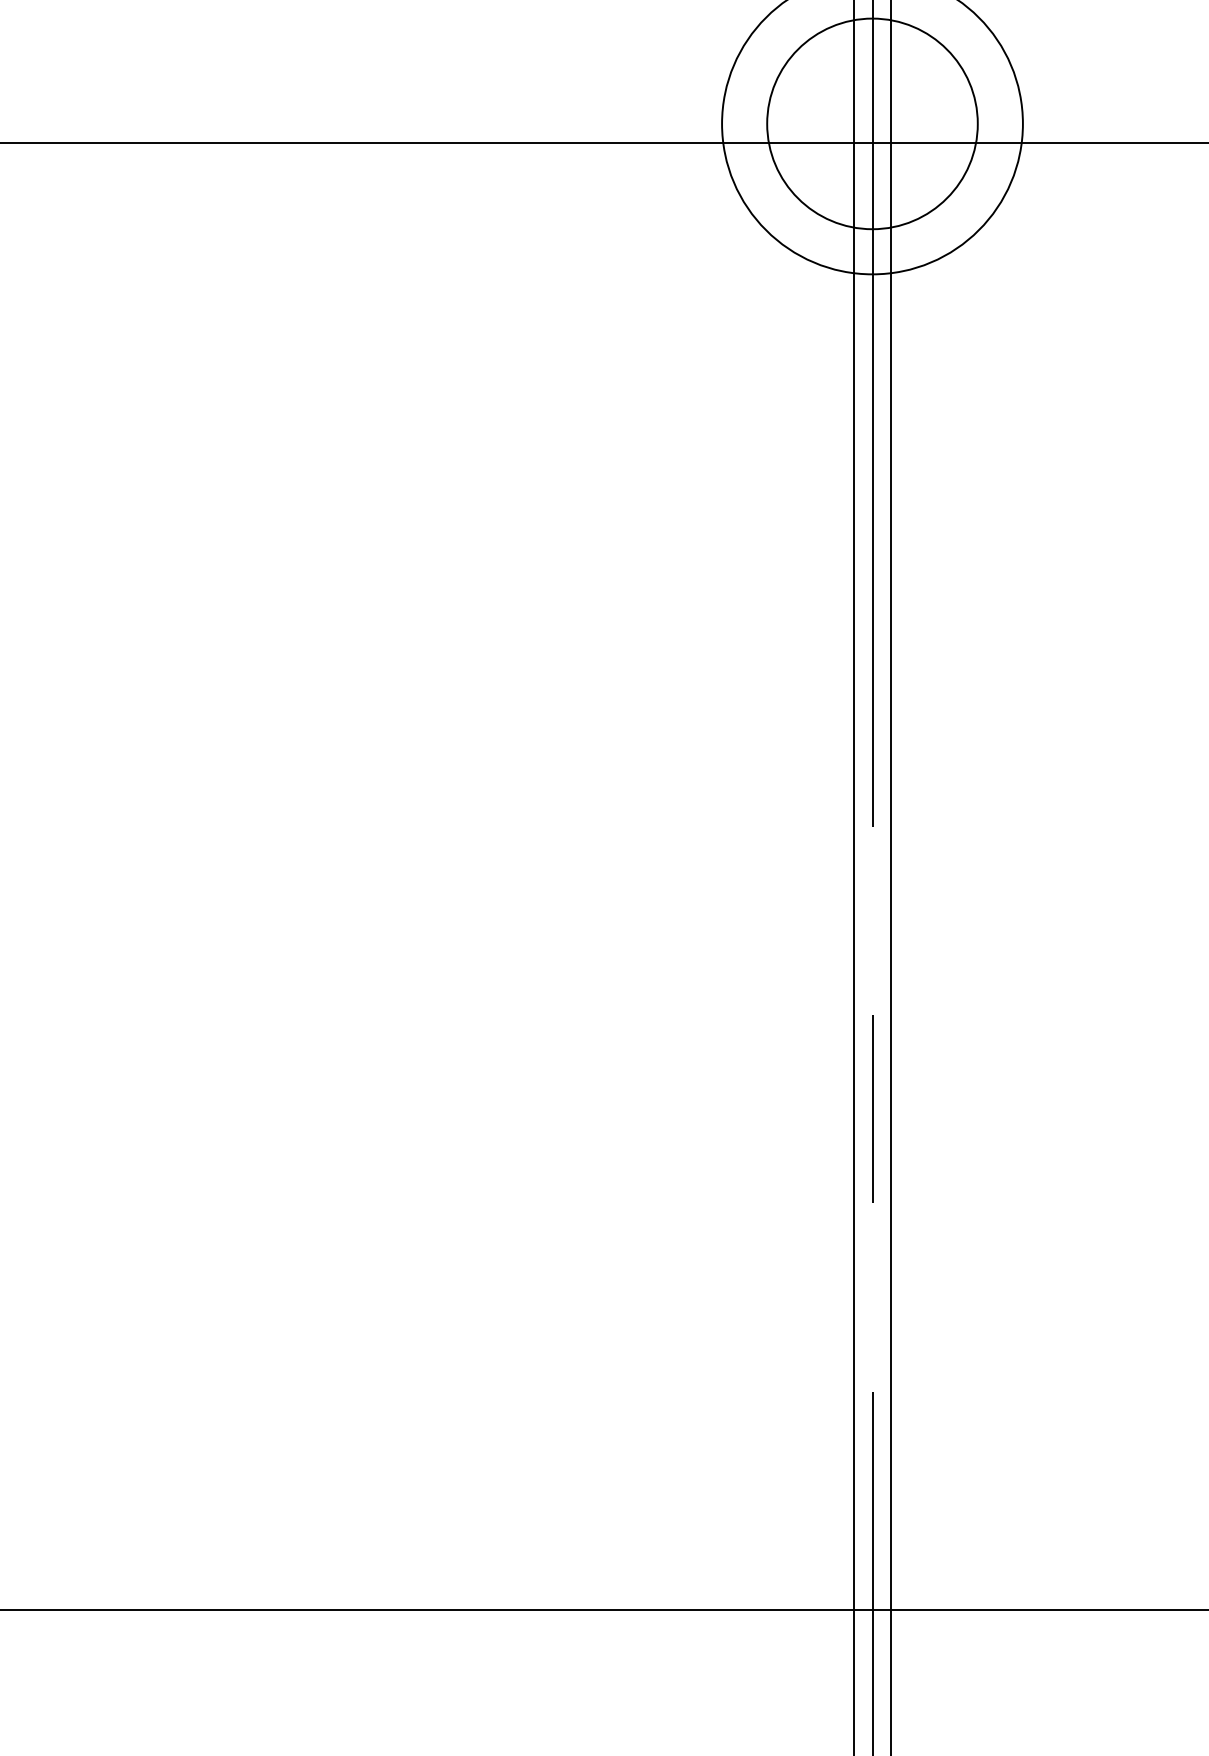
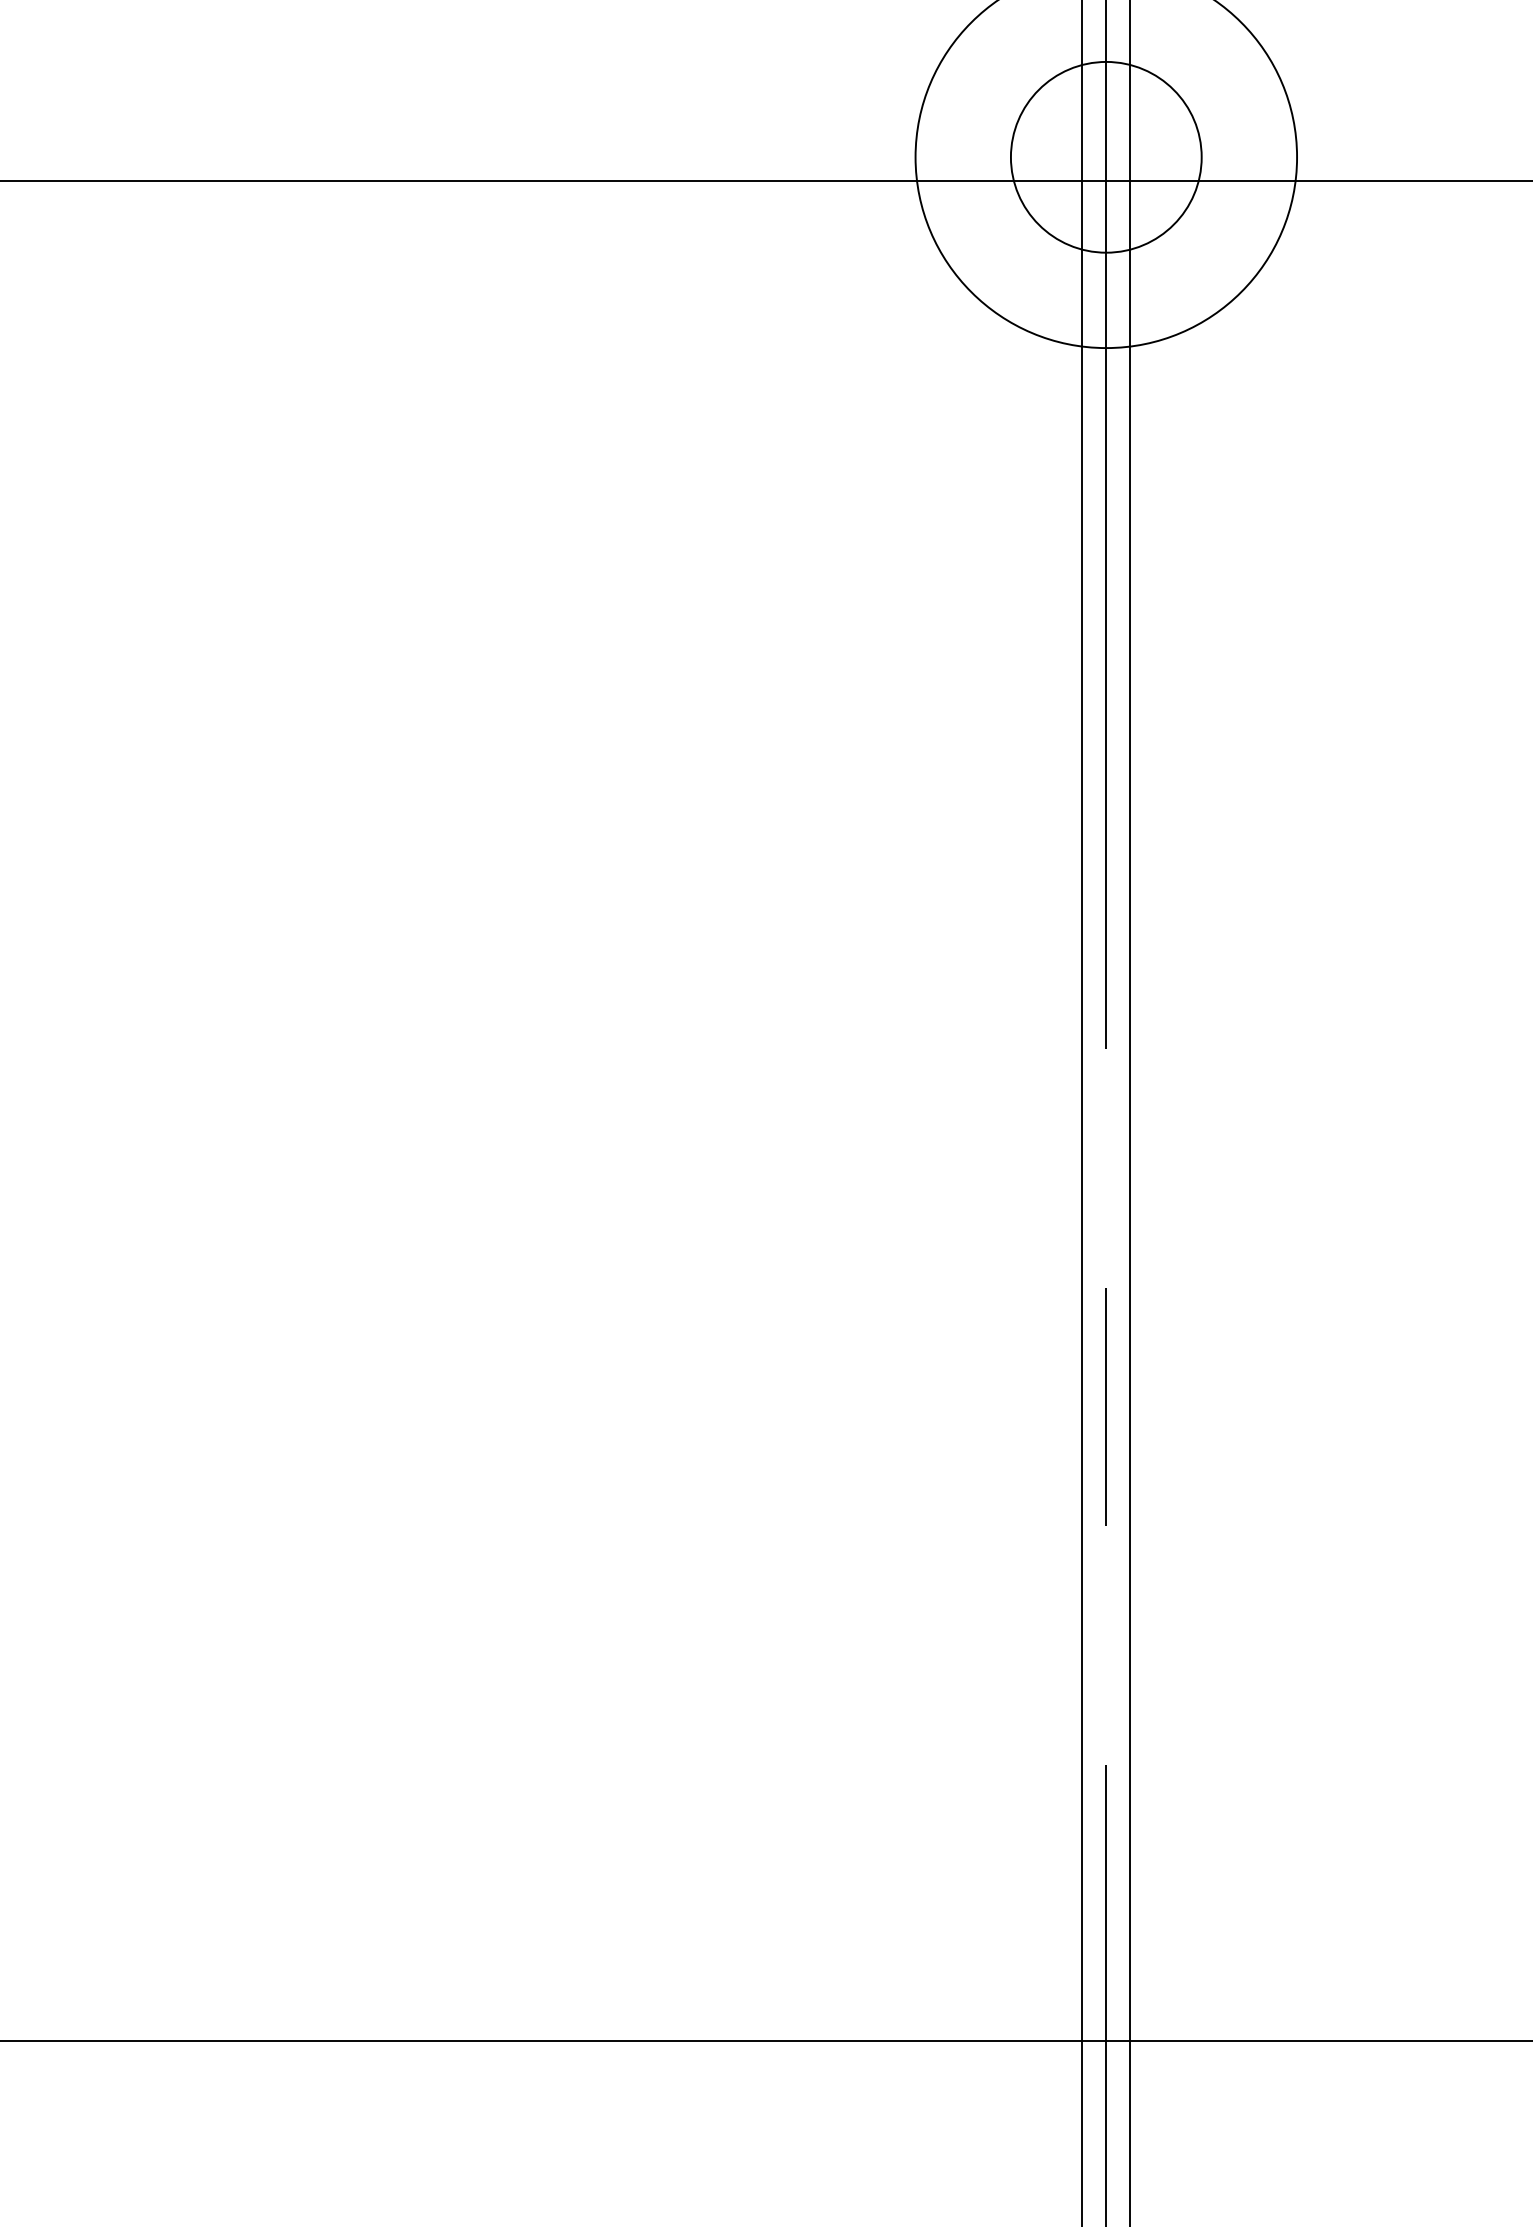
circle: (872, 123) -> (1106, 156), size x0.71

